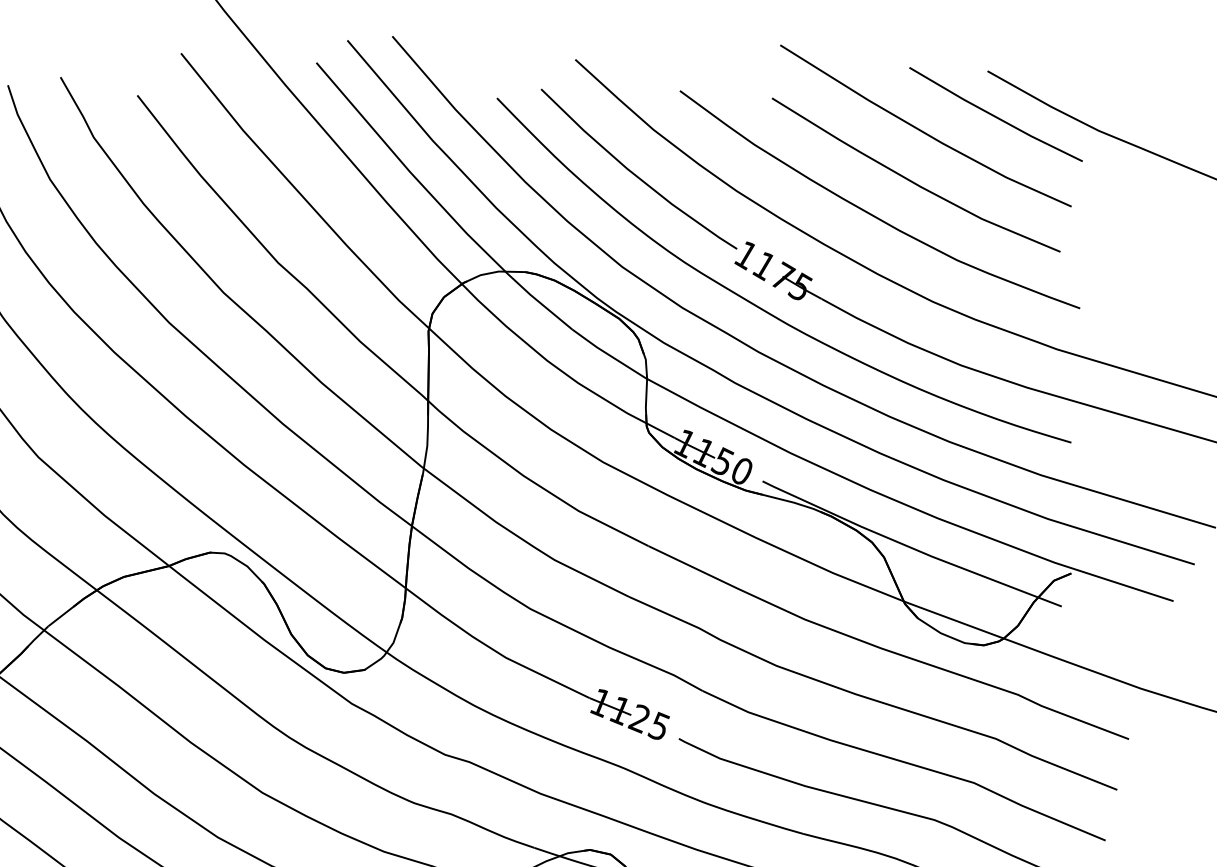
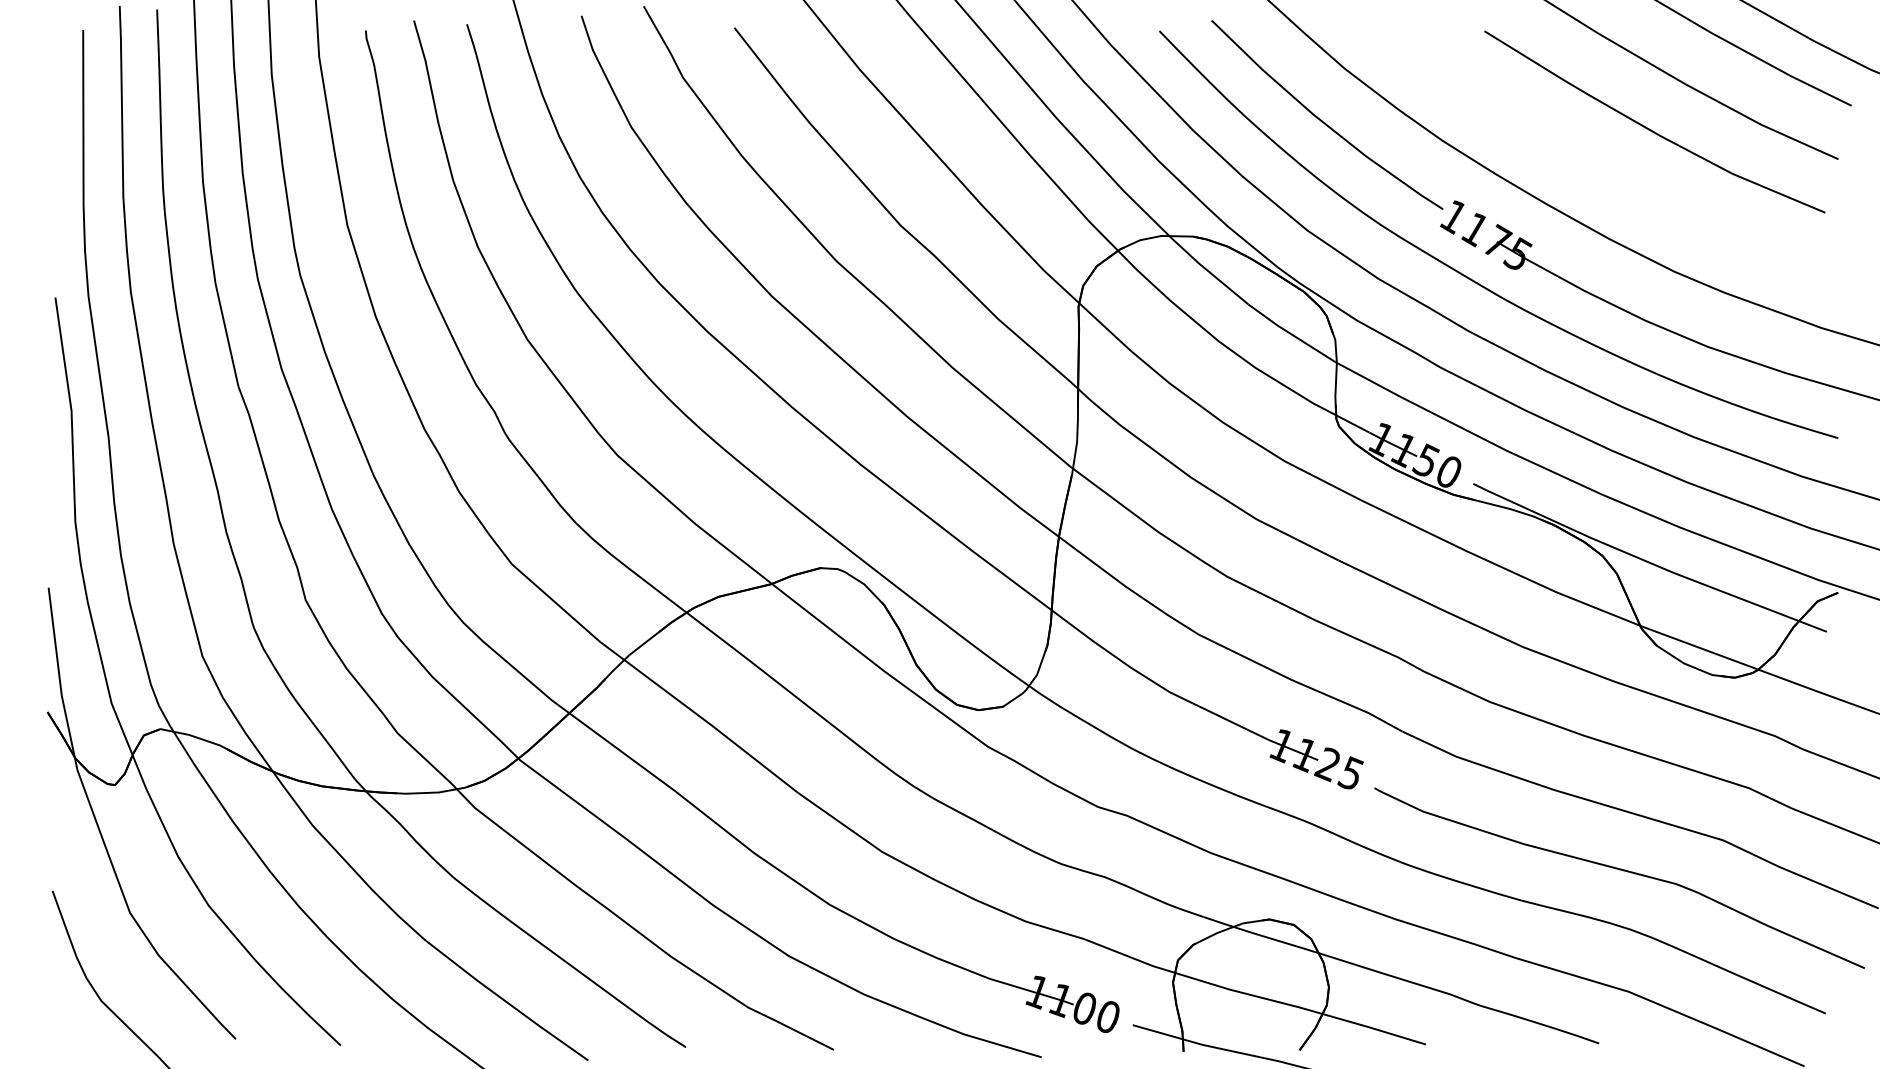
curve: (872, 214) -> (1603, 168), removed

